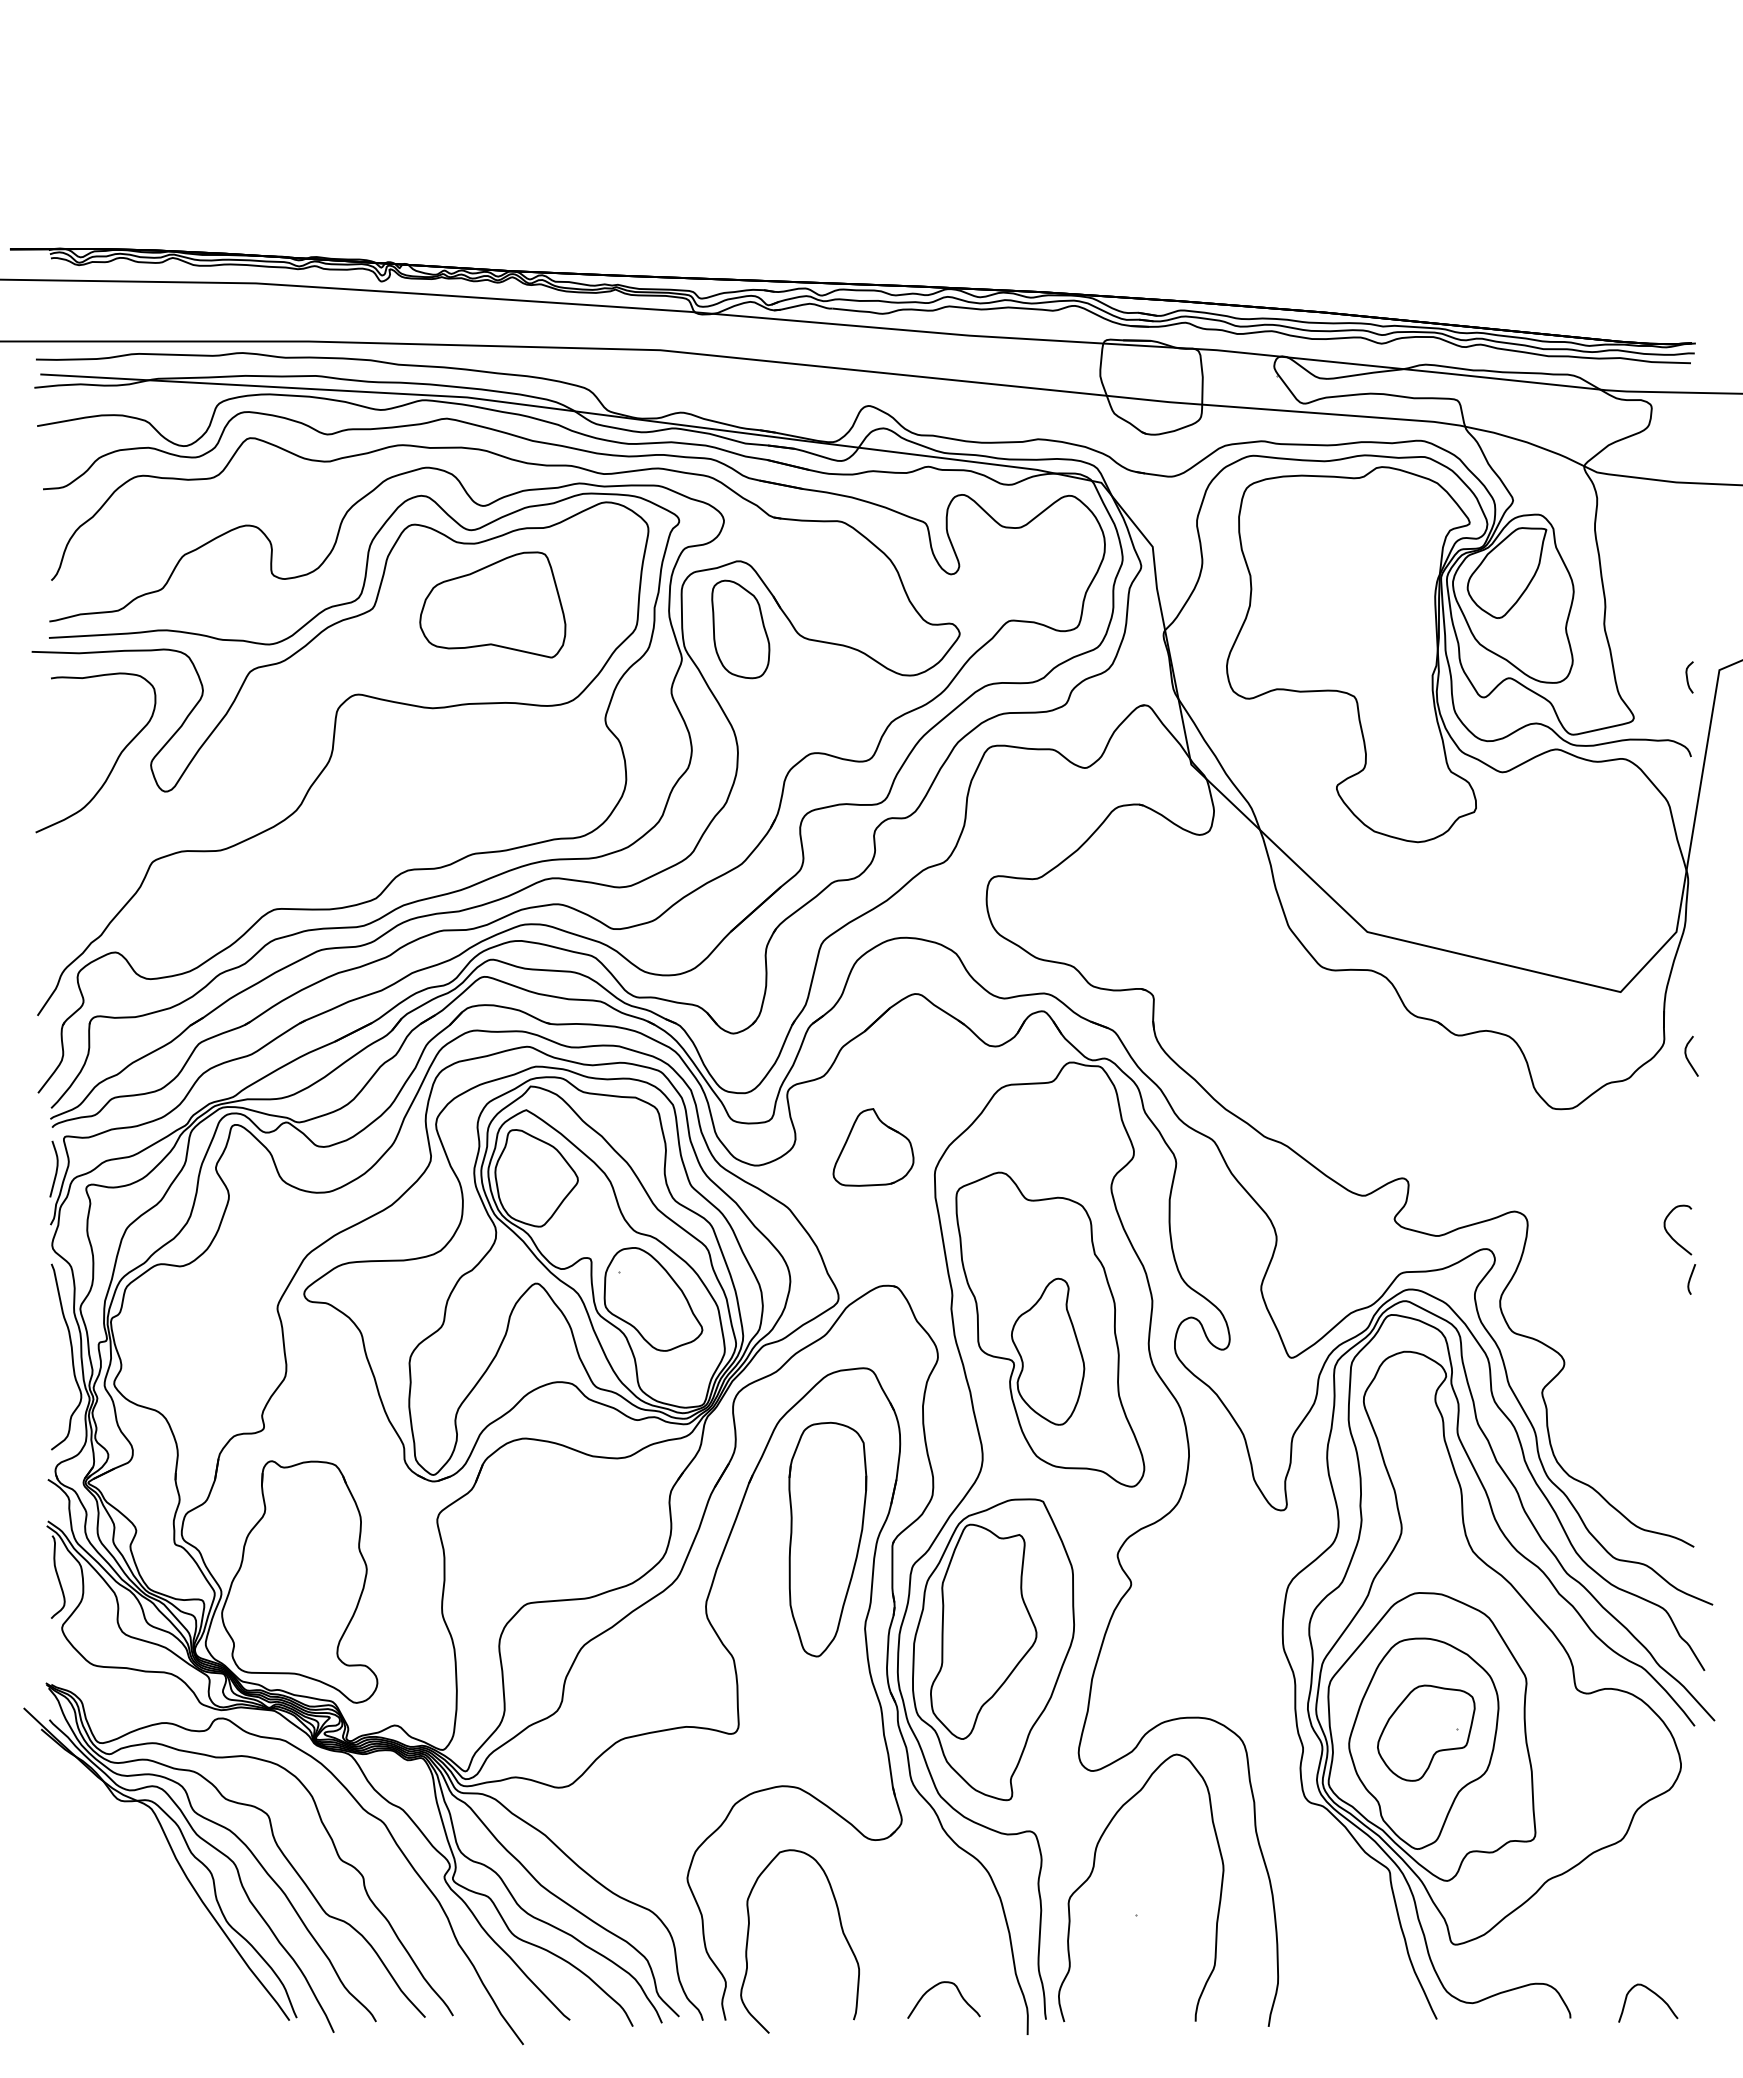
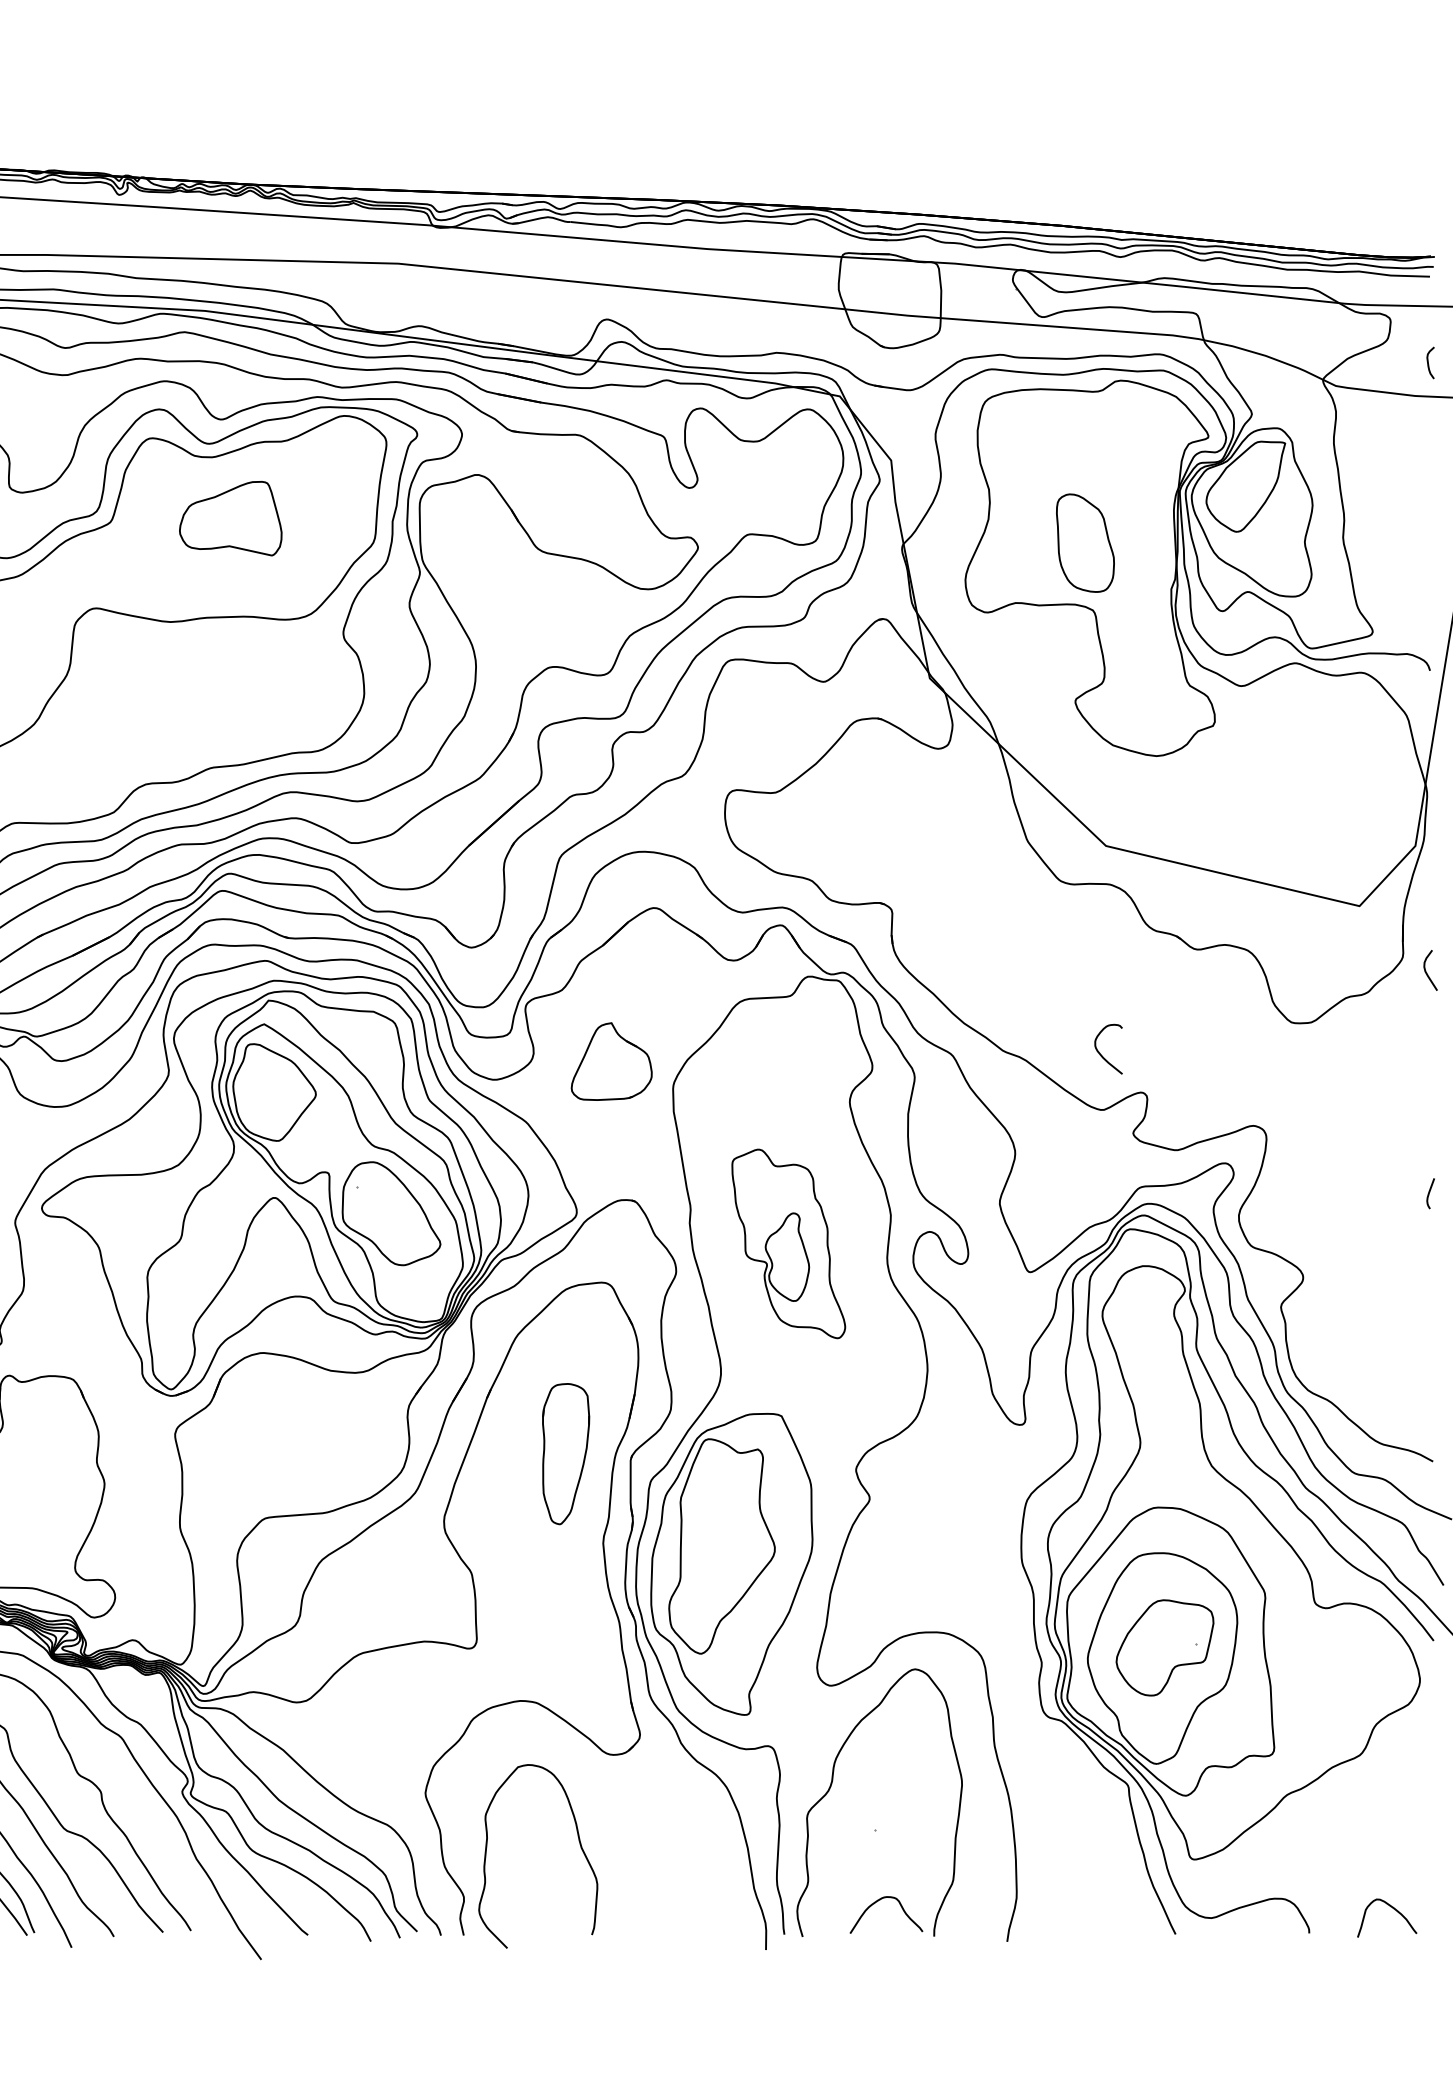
part: (492, 604) -> (230, 518), size x0.7
part: (740, 629) -> (1085, 543), moved
curve: (1688, 678) -> (1429, 364), moved
curve: (1671, 1235) -> (1102, 1054), moved
part: (1050, 1329) -> (788, 1243), size x0.6
part: (827, 1539) -> (565, 1454), size x0.6
curve: (936, 1986) -> (878, 1901), moved

